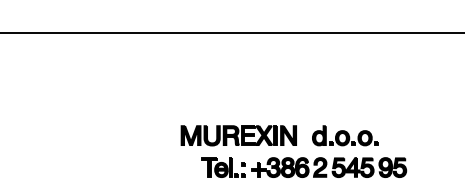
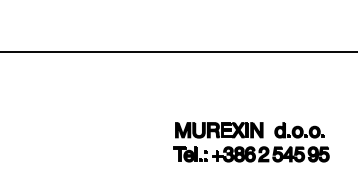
part: (278, 136) -> (249, 130), moved

